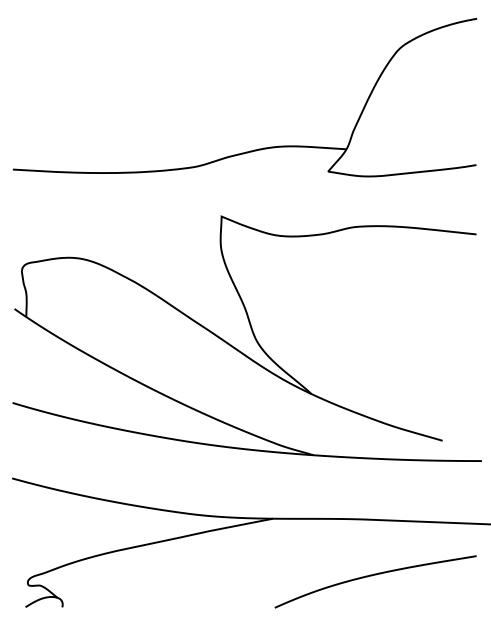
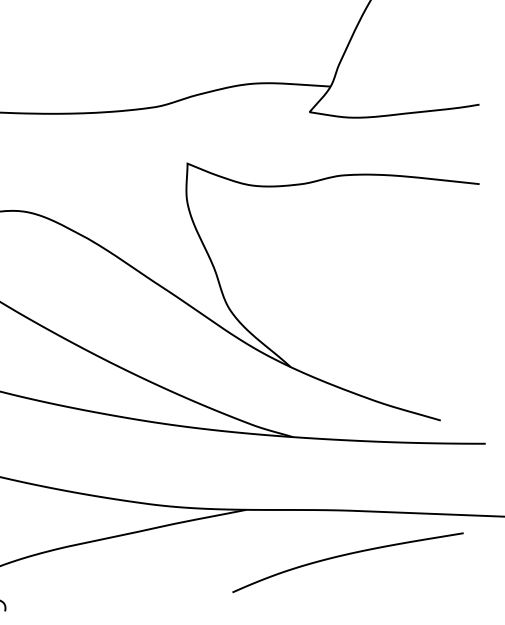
curve: (372, 576) -> (344, 556), moved

